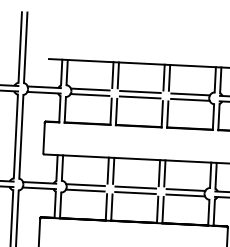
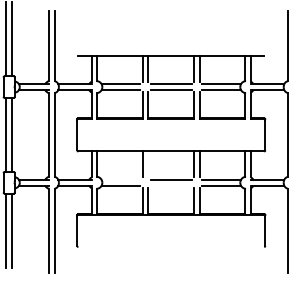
line: (113, 170) -> (148, 164), removed
line: (84, 185) -> (120, 180), removed
line: (135, 192) -> (171, 185), removed

